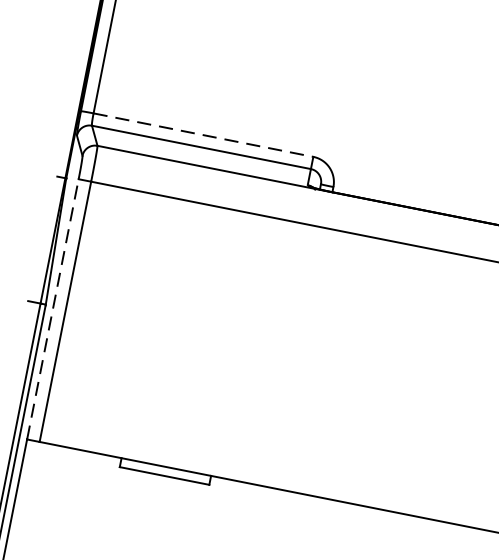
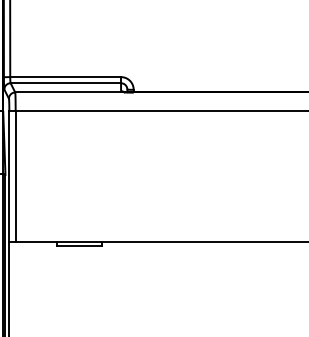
line: (204, 136) -> (66, 77), dashed -> solid
line: (53, 310) -> (9, 176), dashed -> solid

